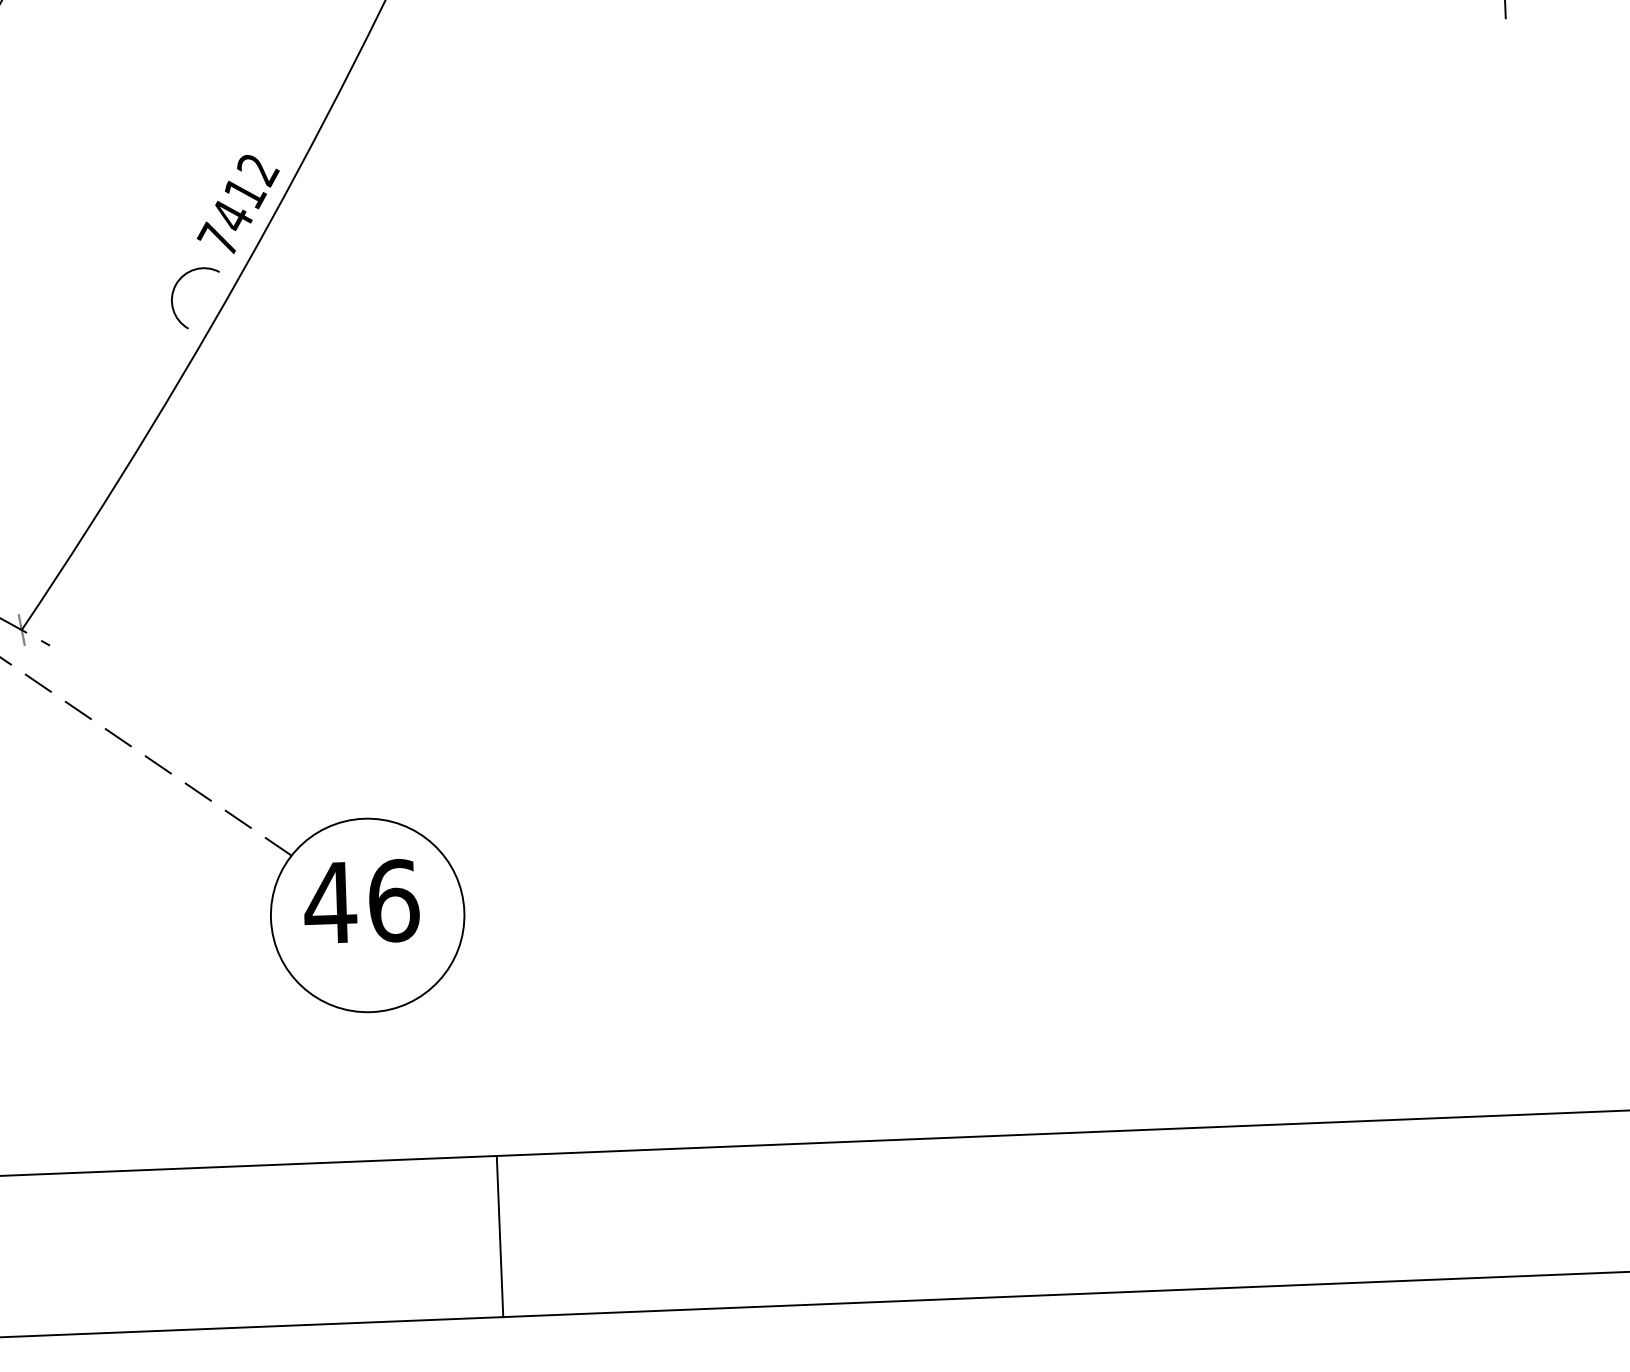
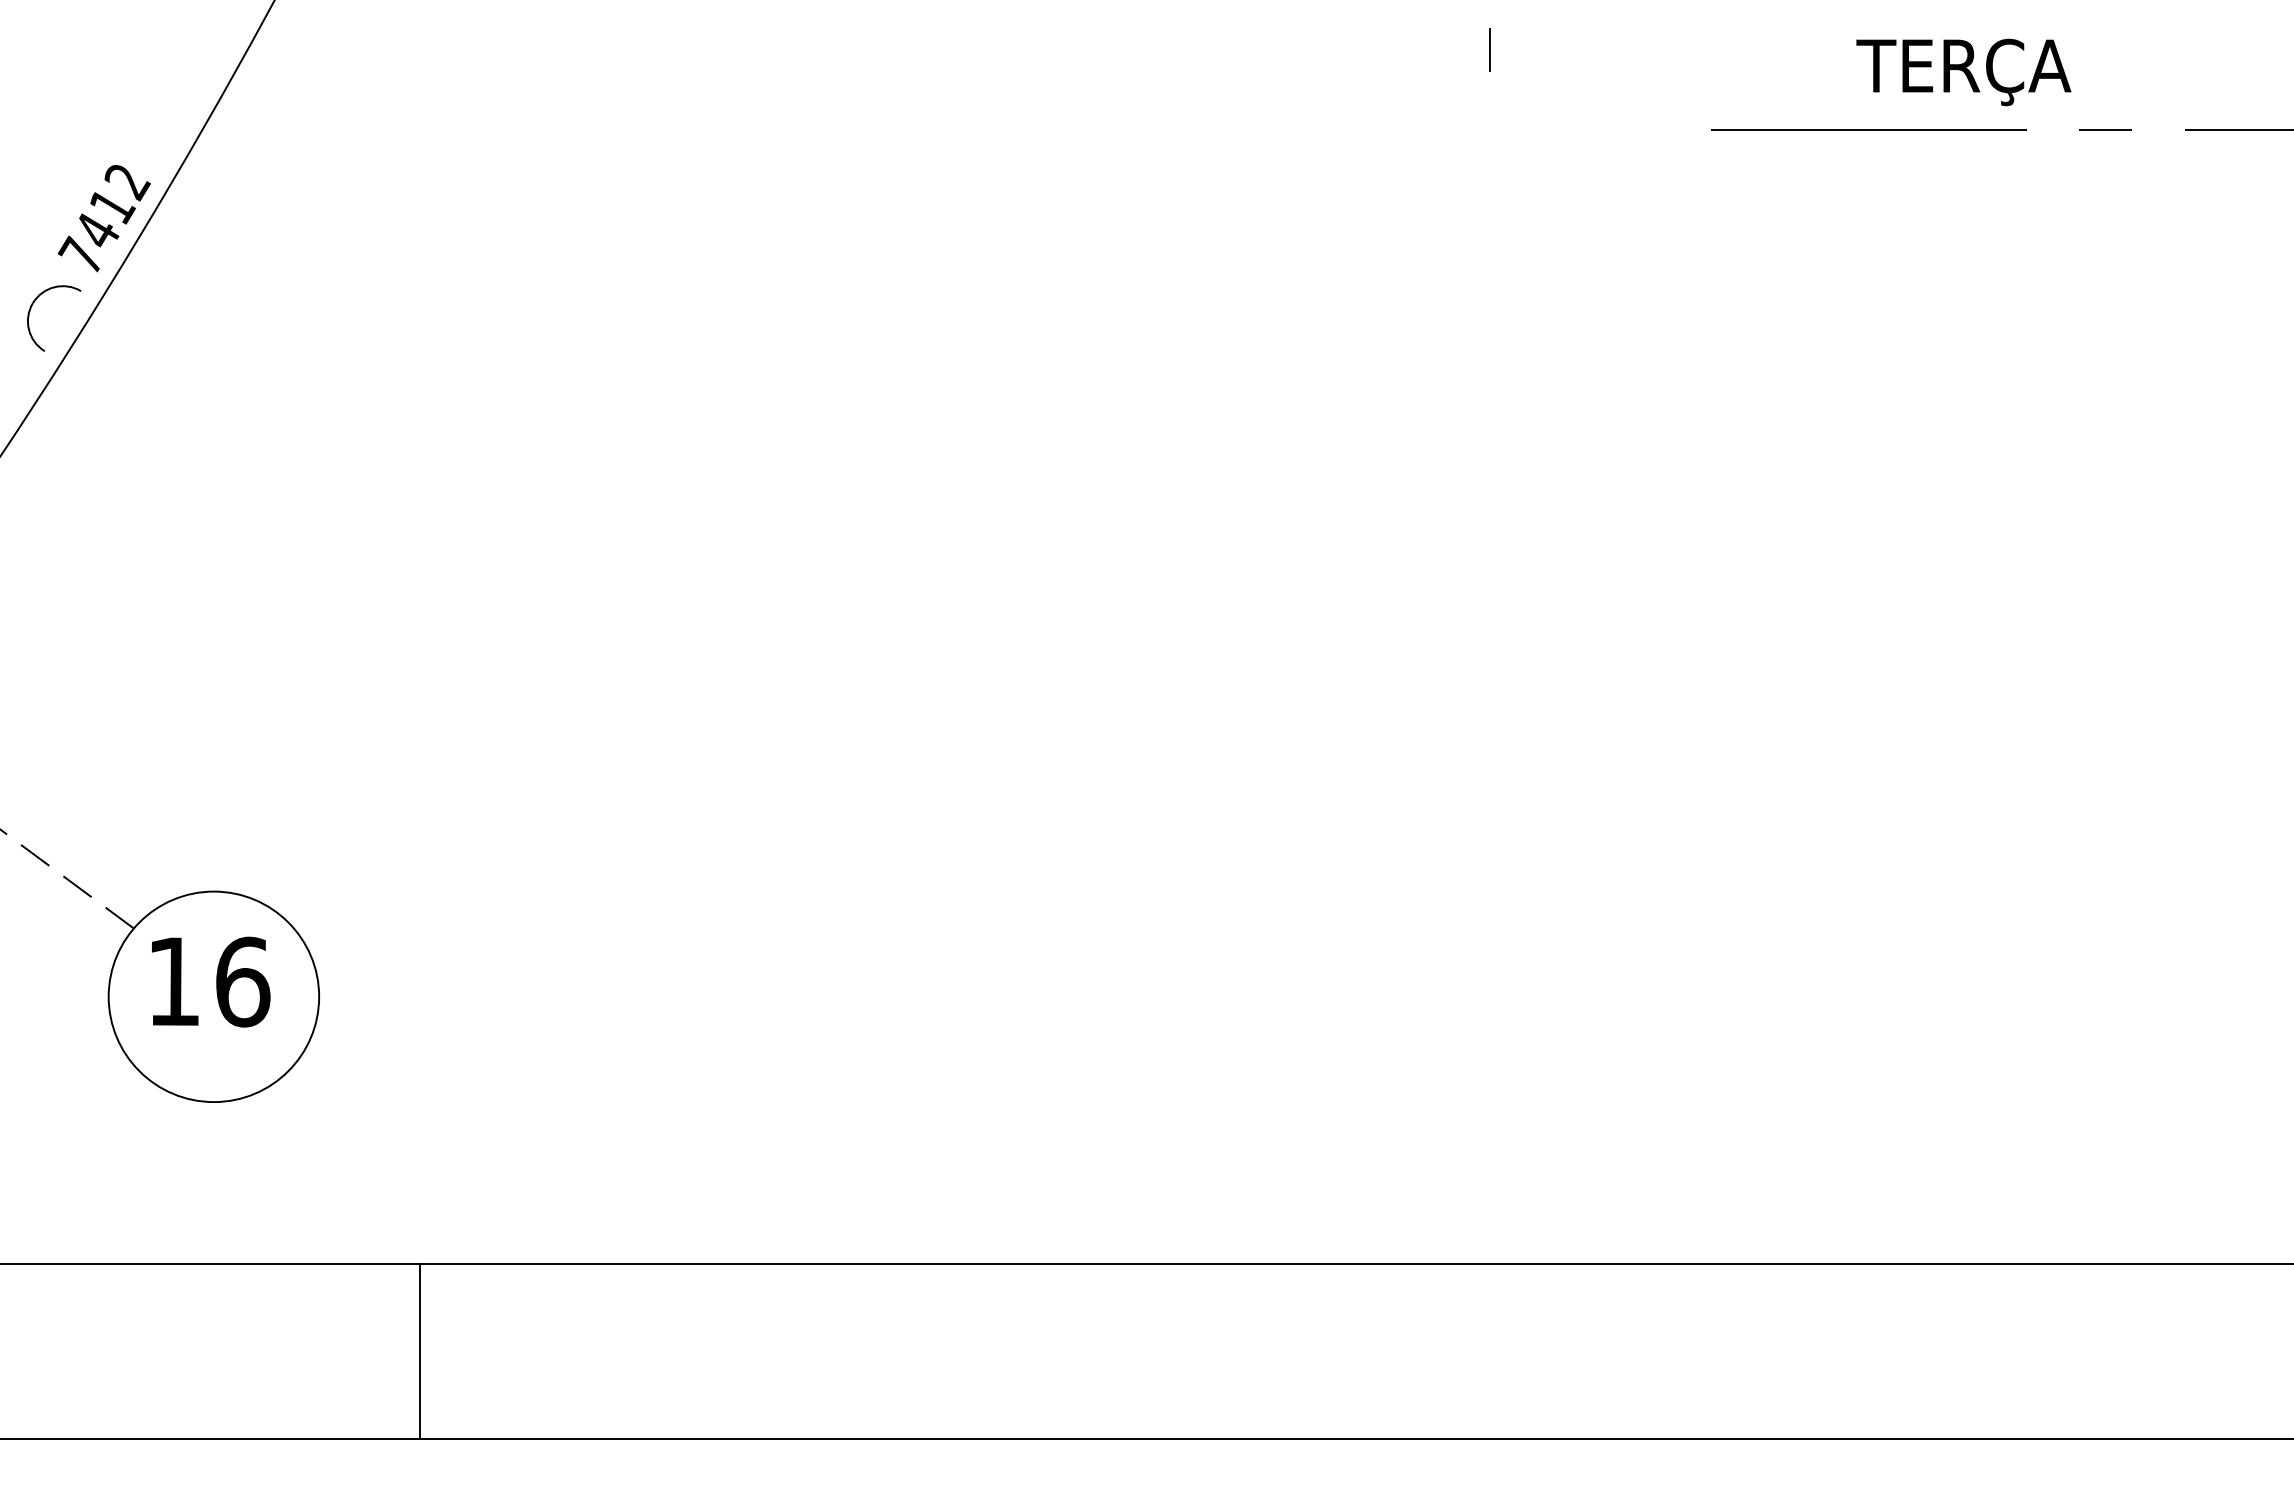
text: (329, 902) -> (173, 981), 46 -> 16
line: (499, 1236) -> (419, 1351), moved

